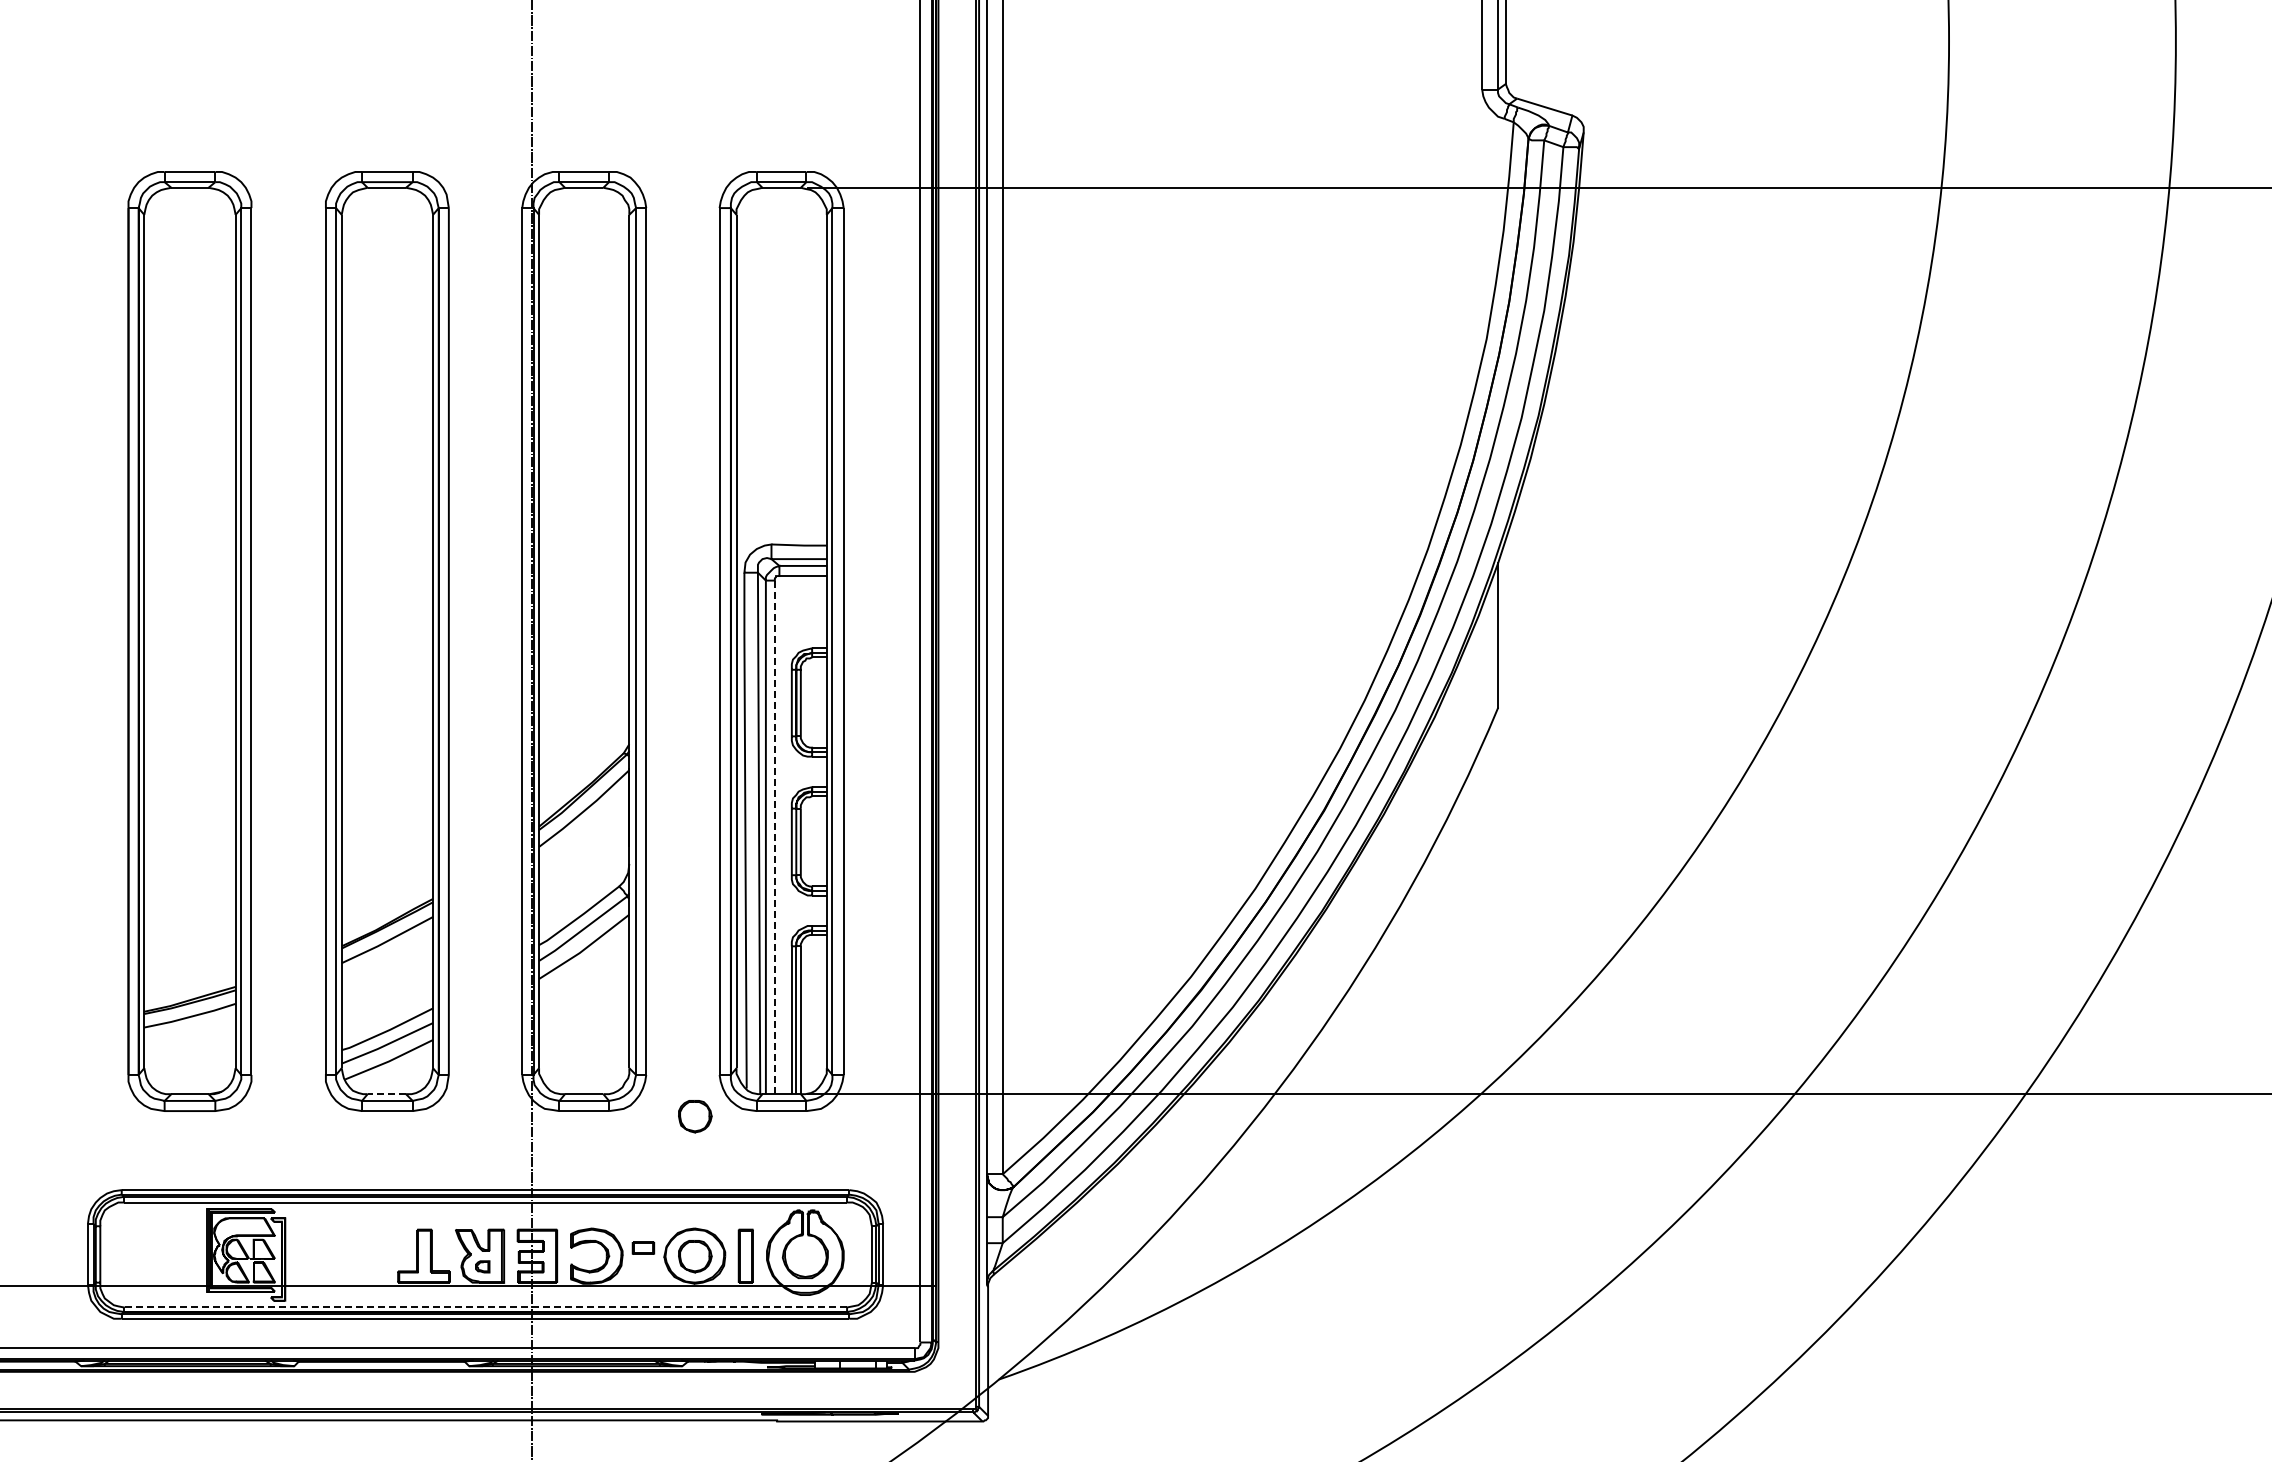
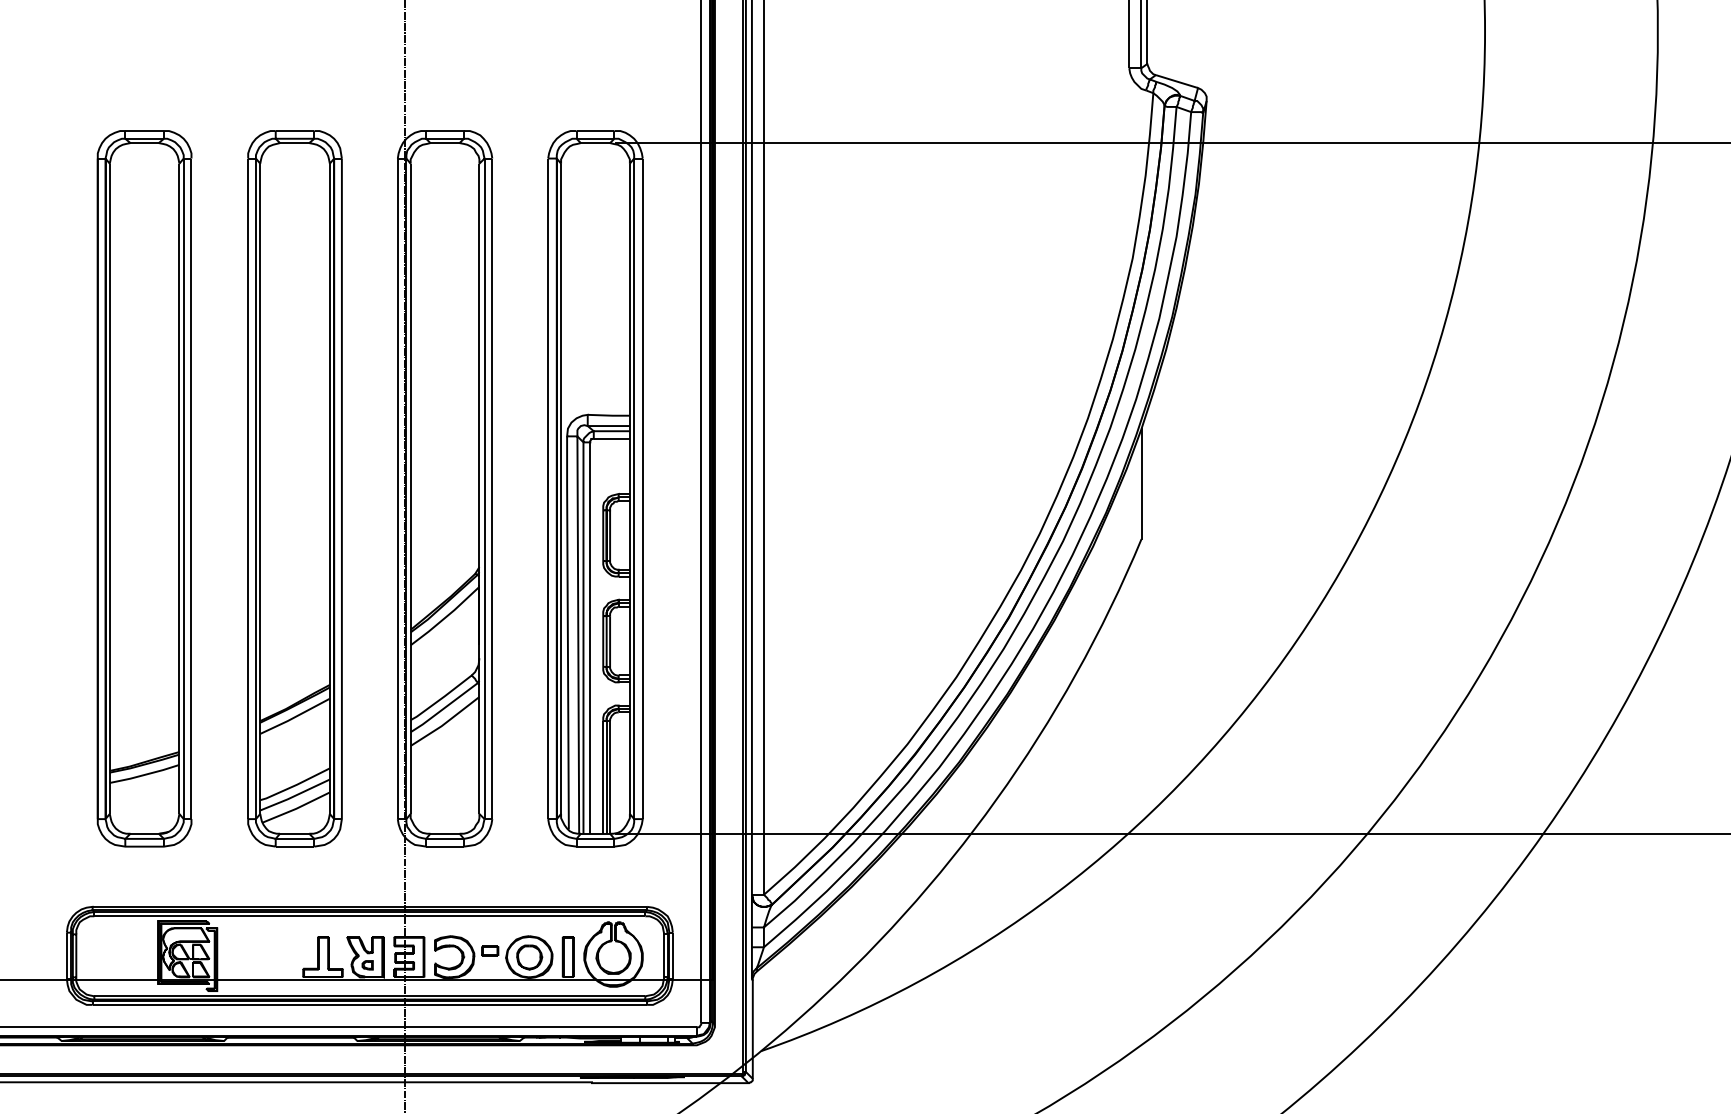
line: (774, 837) -> (590, 638), dashed -> solid
line: (386, 1094) -> (294, 833), dashed -> solid
part: (695, 1116) -> (529, 850), removed
line: (485, 1307) -> (369, 996), dashed -> solid

